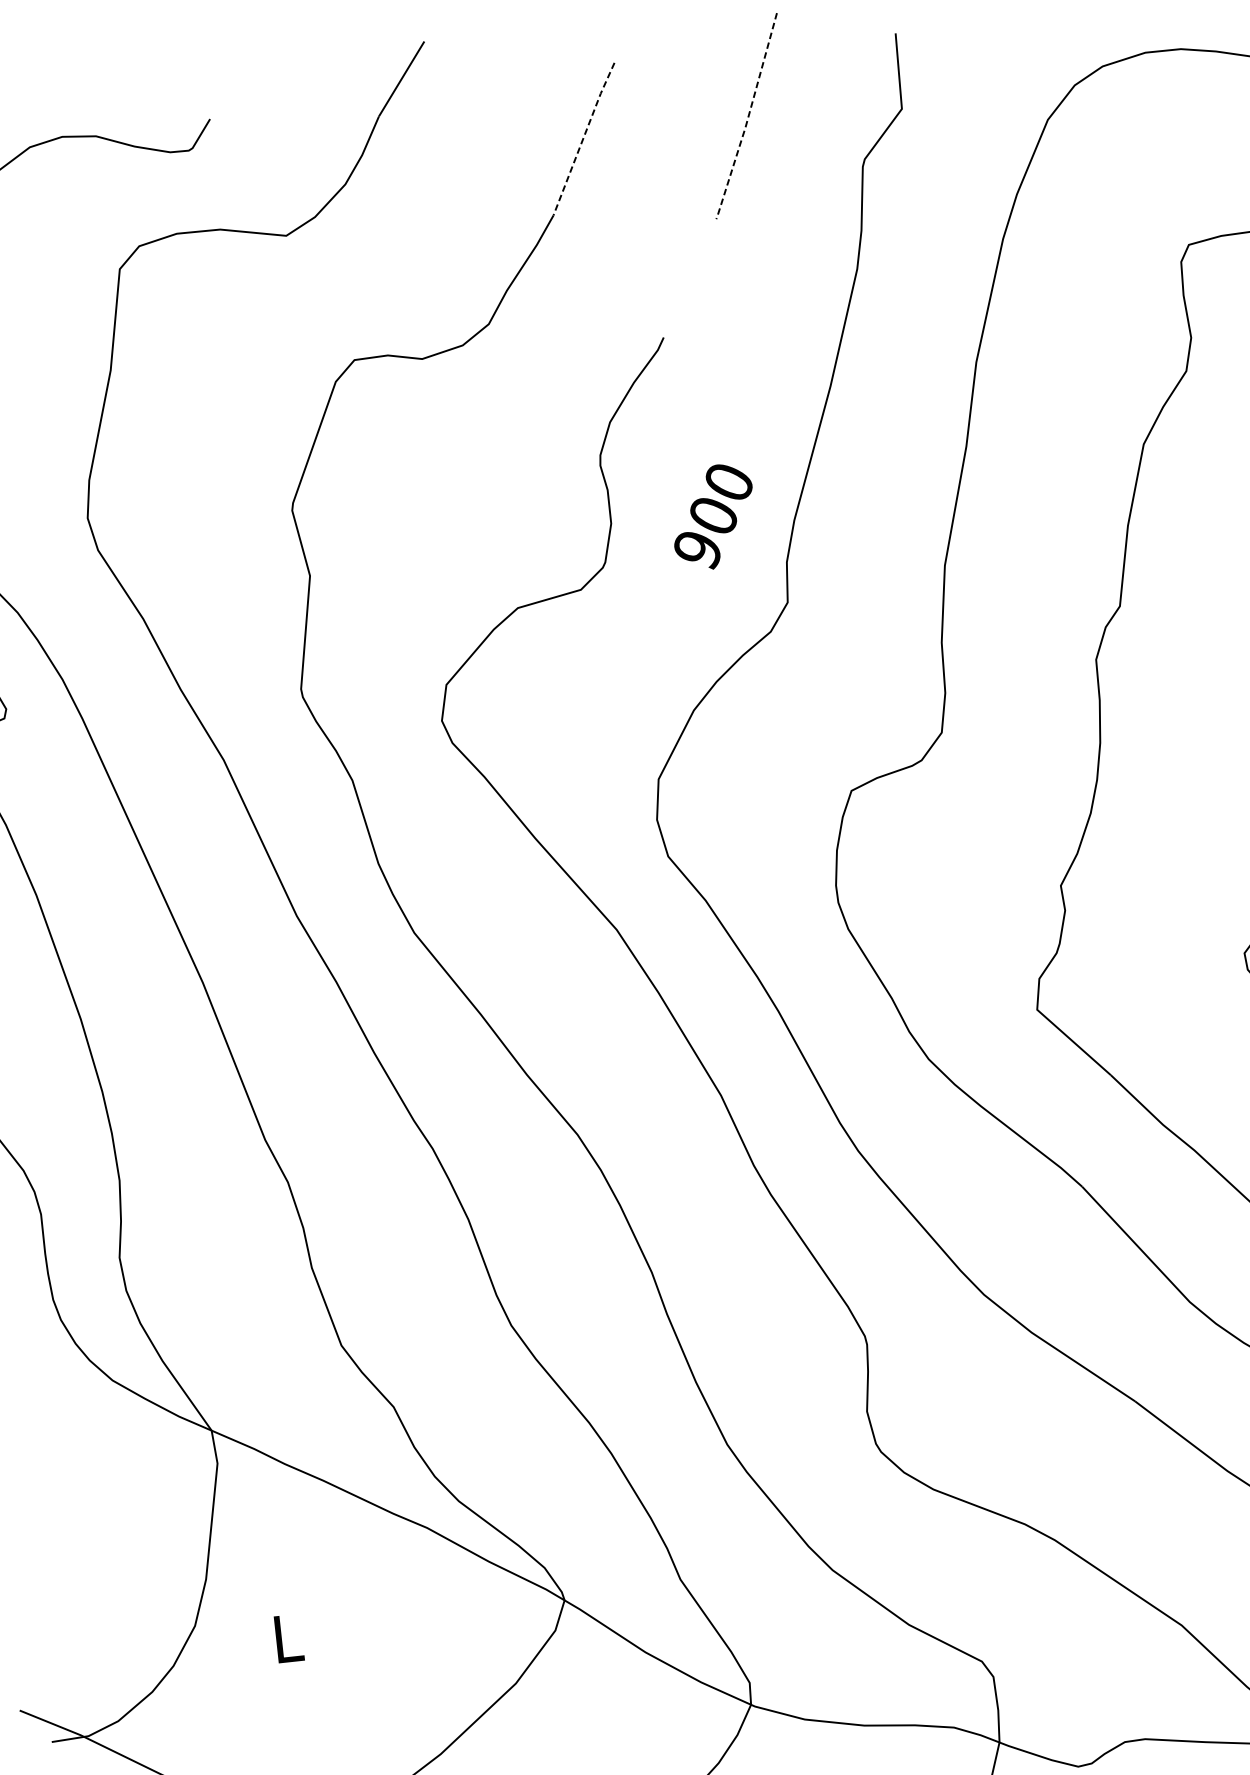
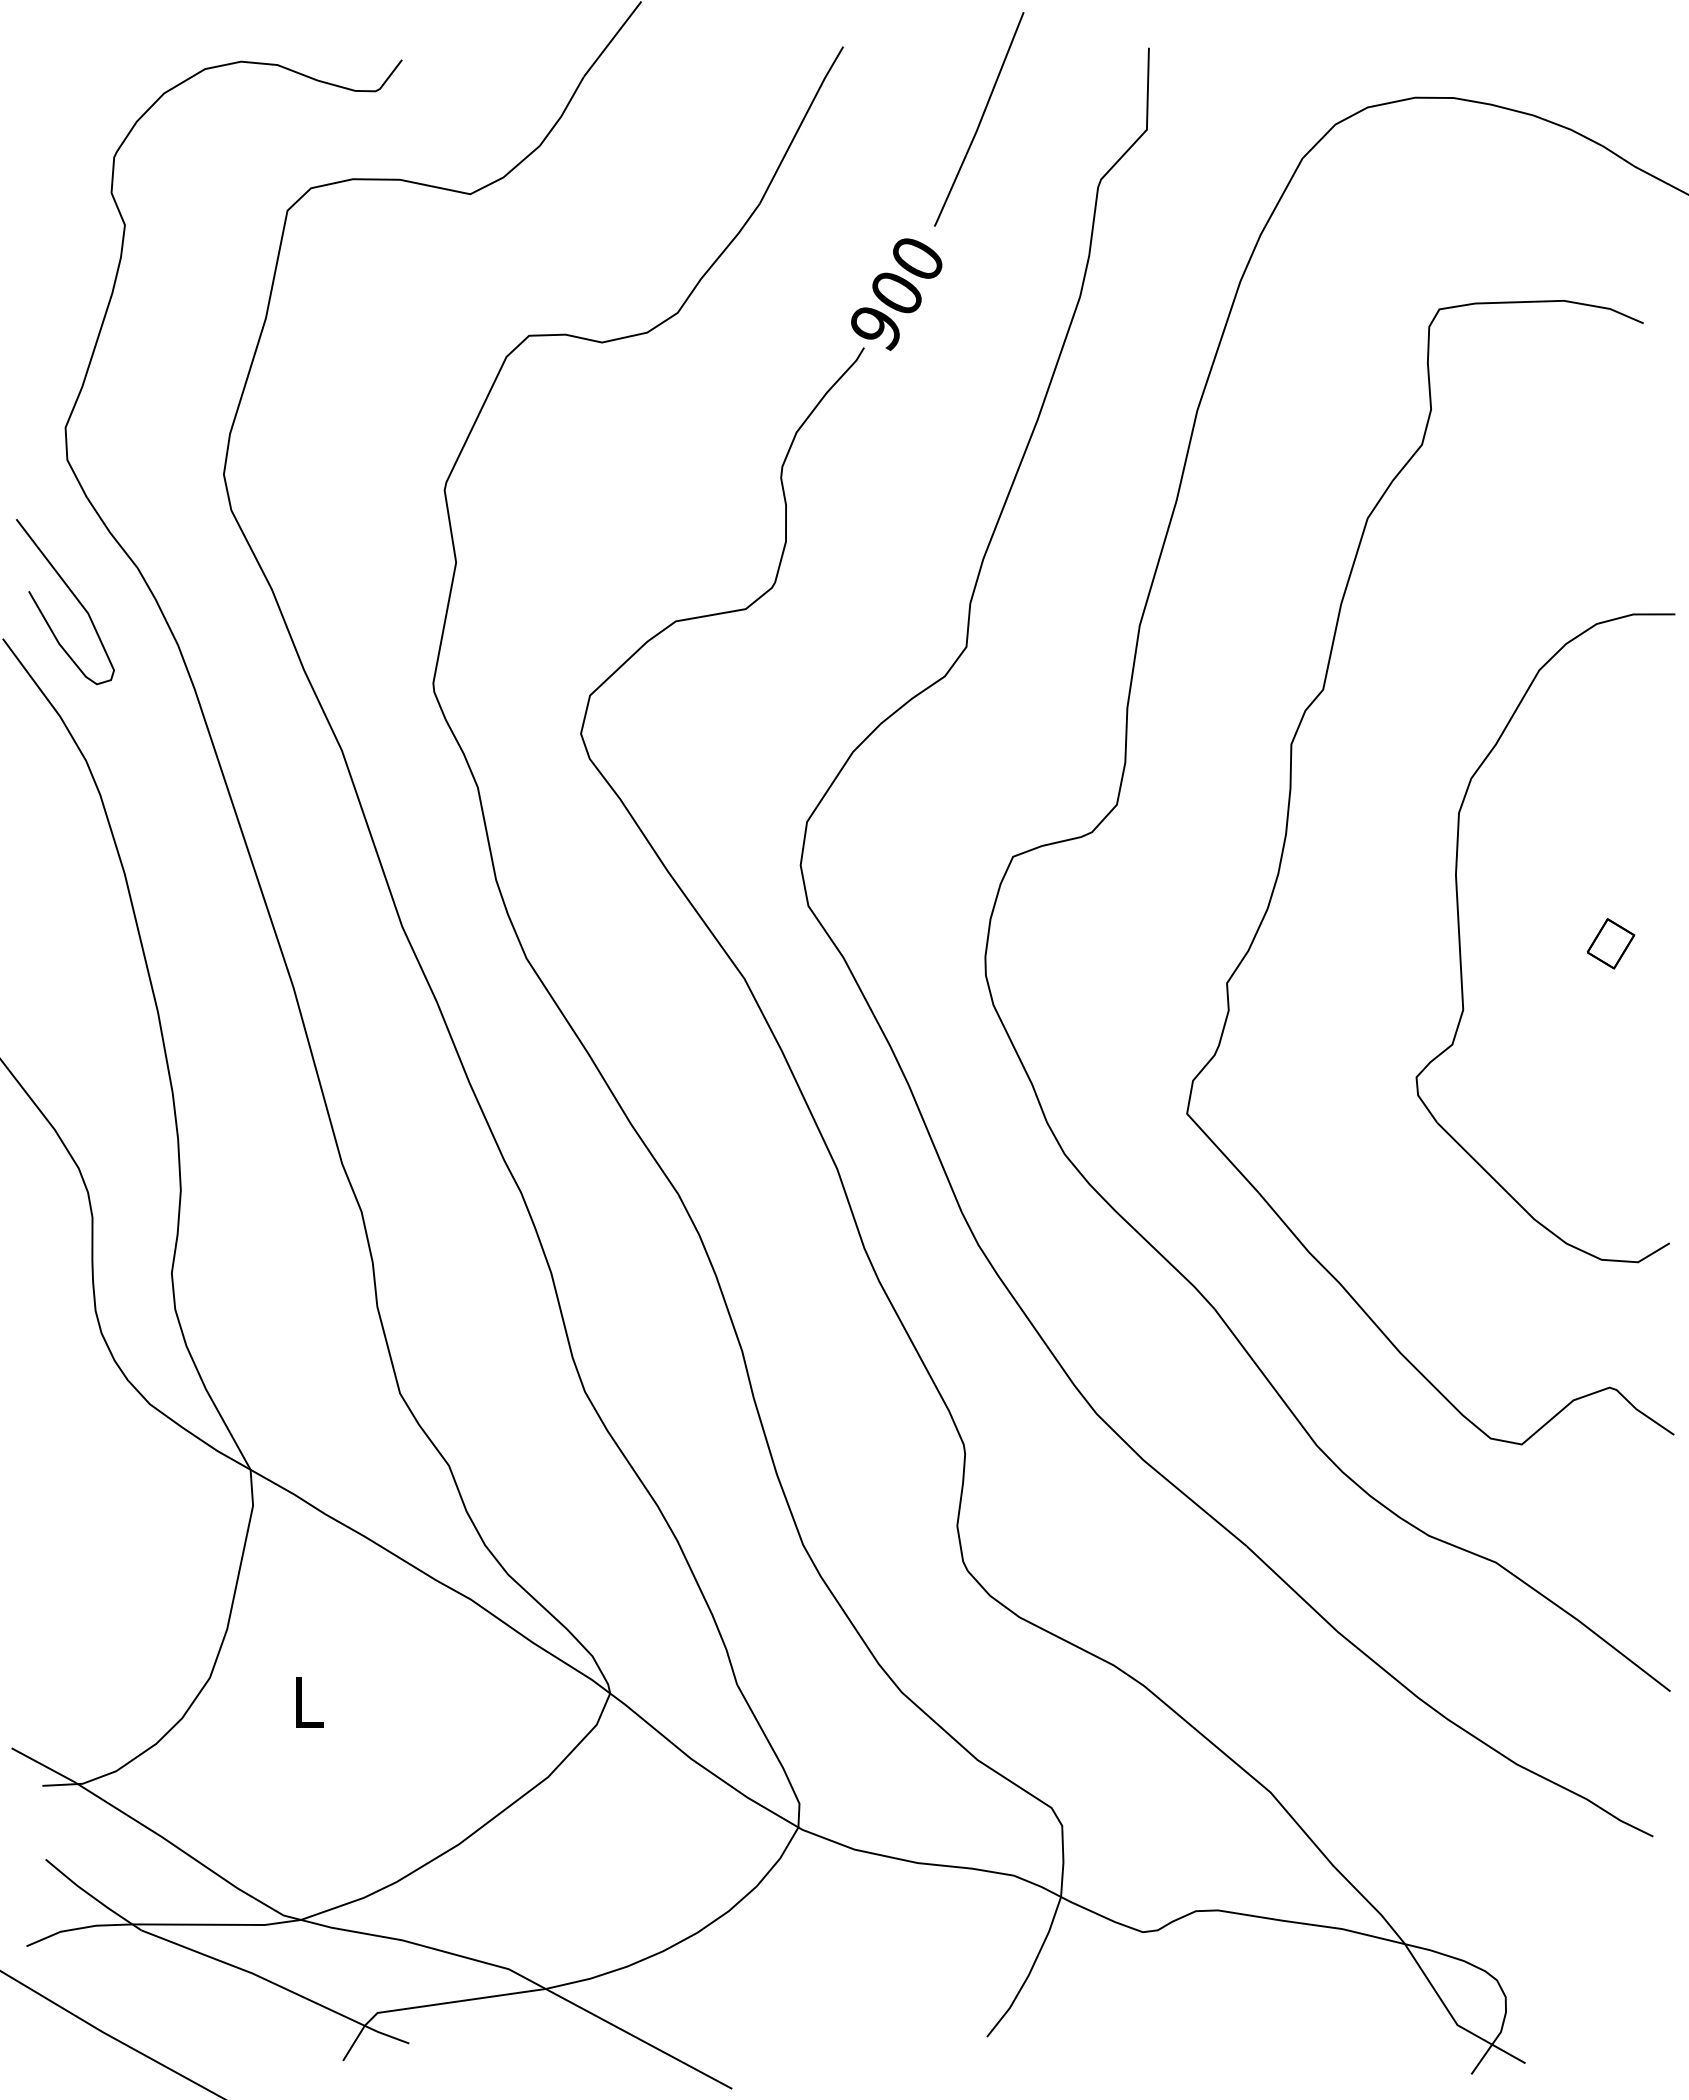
line: (748, 117) -> (980, 121), dashed -> solid
line: (583, 138) -> (801, 124), dashed -> solid
text: (713, 517) -> (896, 294), moved

